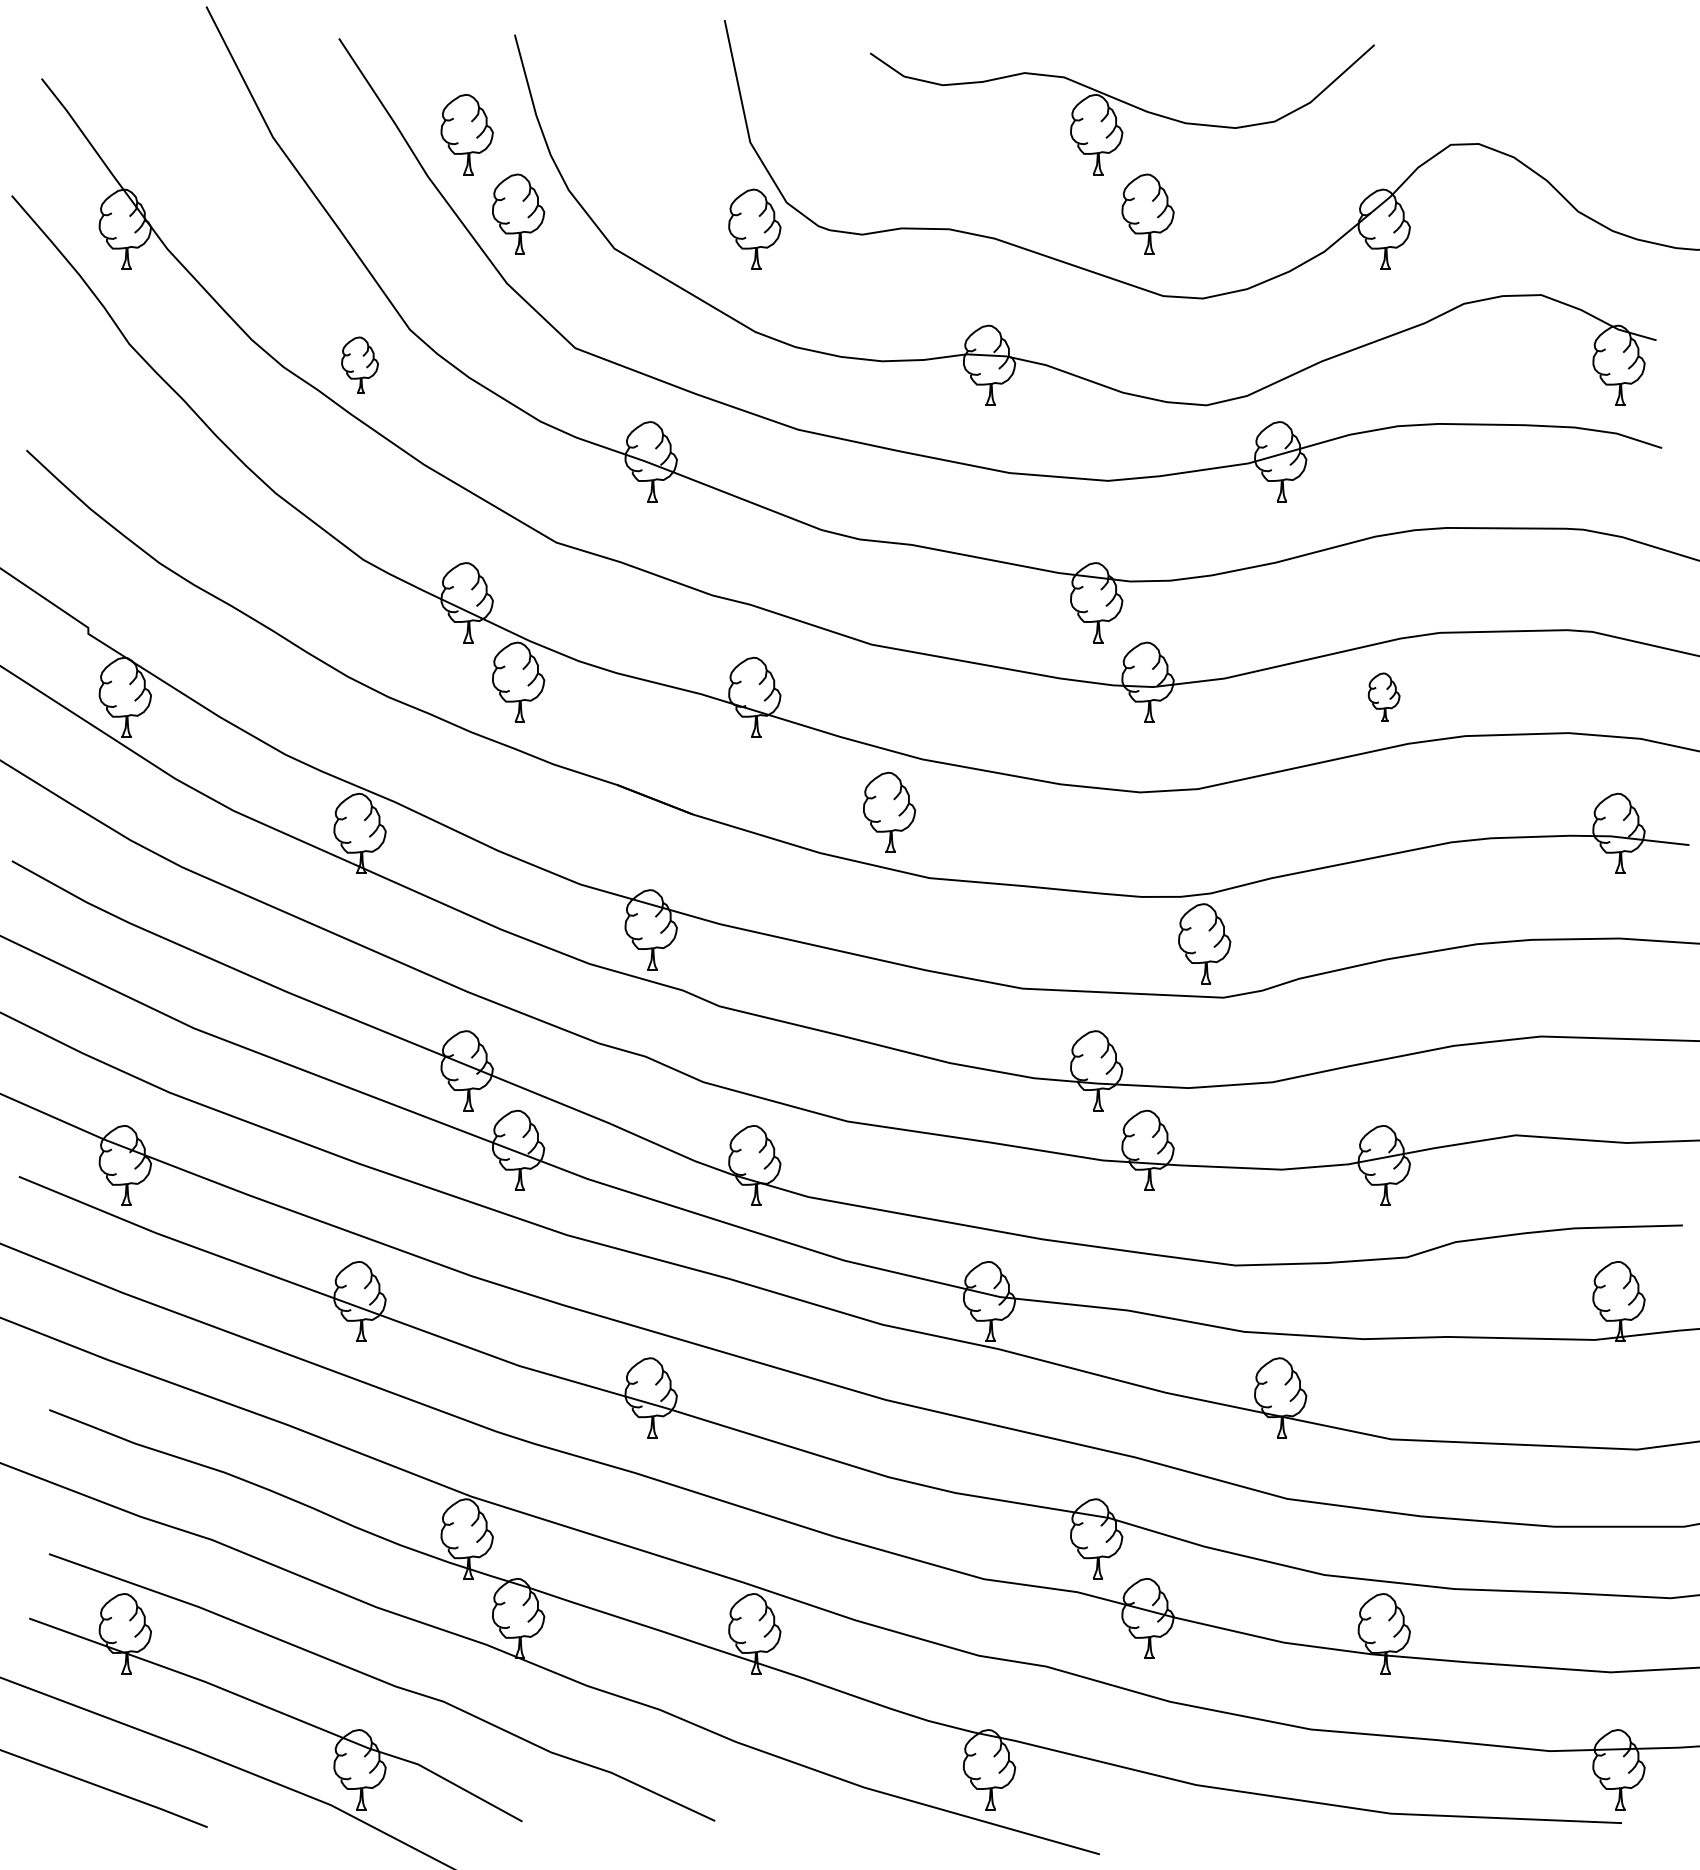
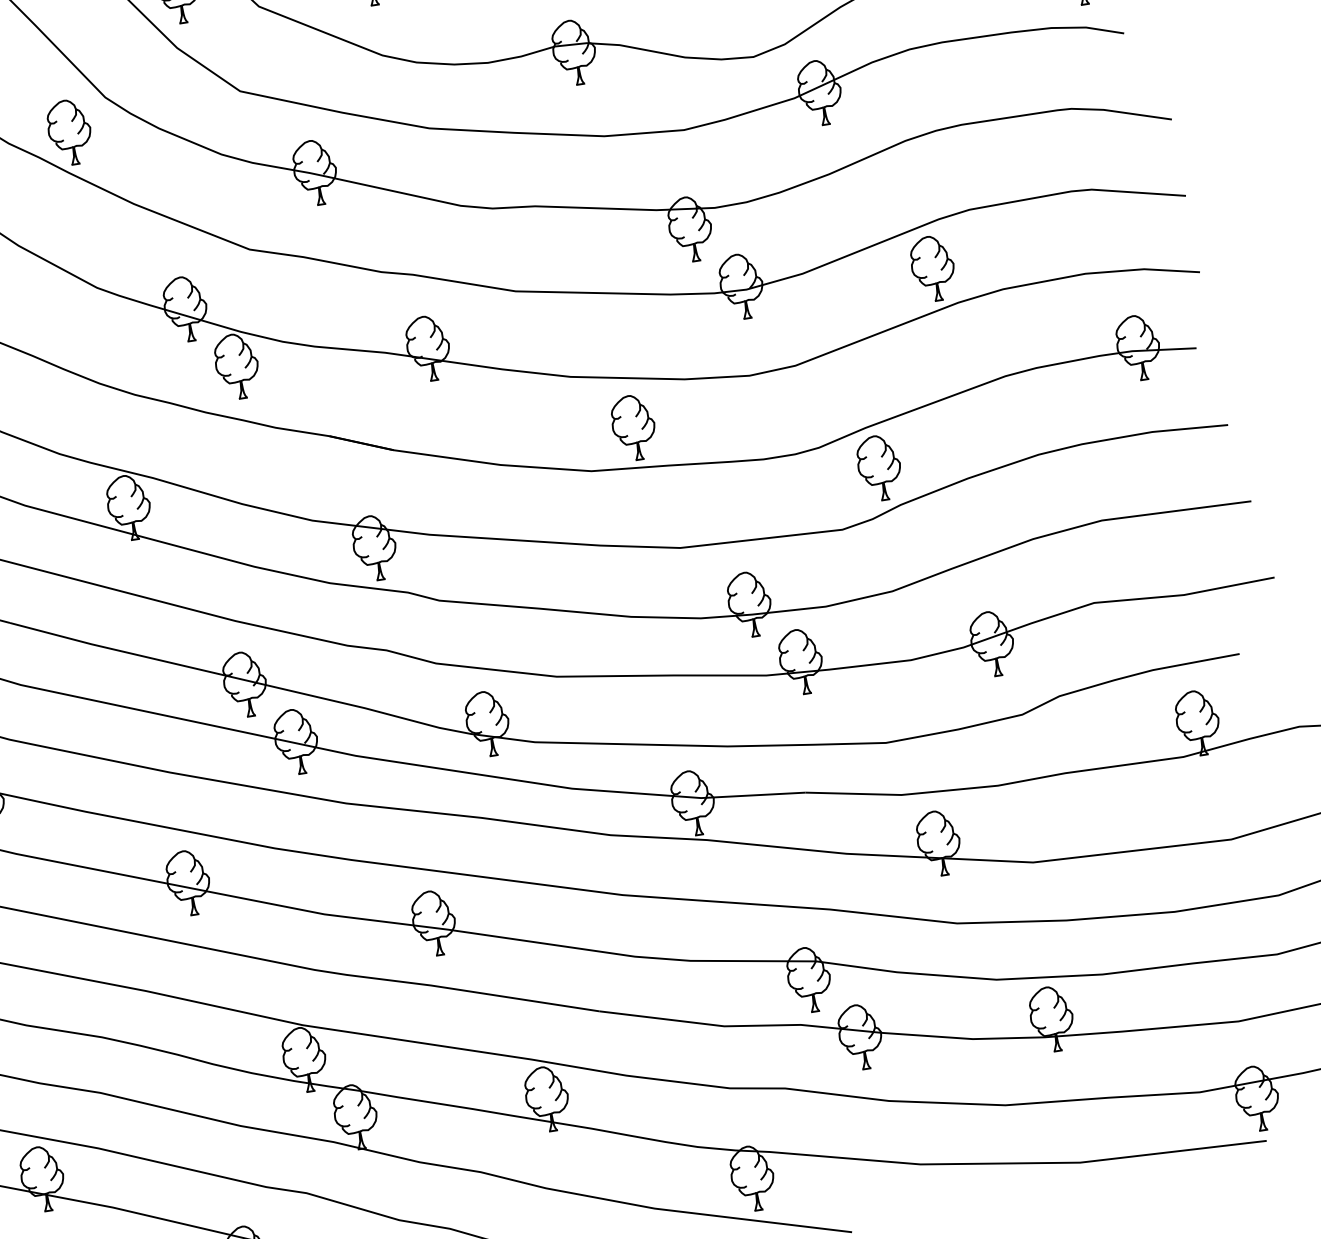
part: (359, 364) -> (69, 131), size x1.43
part: (1383, 696) -> (932, 267), size x1.67
part: (889, 811) -> (633, 427), moved
part: (1204, 943) -> (879, 467), moved

